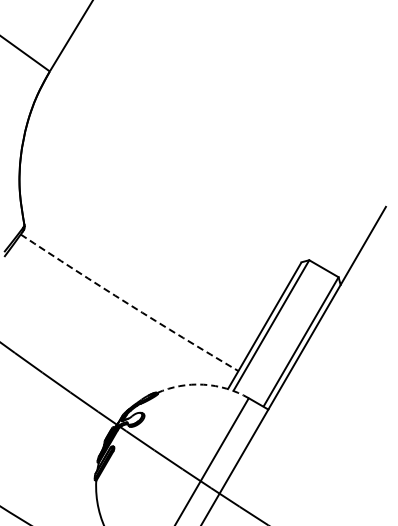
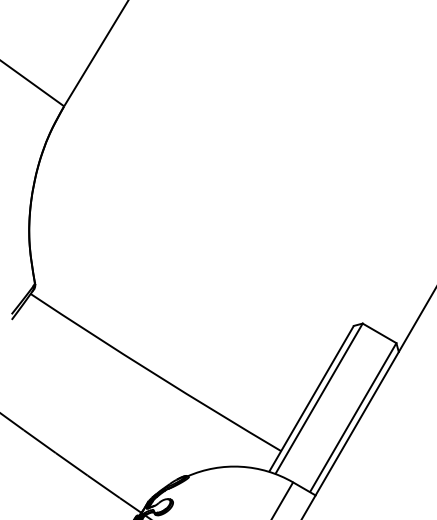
arc: (128, 304) -> (154, 374), dashed -> solid
arc: (203, 384) -> (240, 466), dashed -> solid

